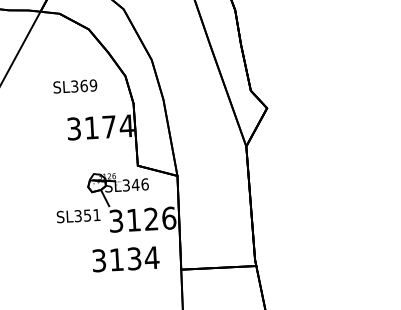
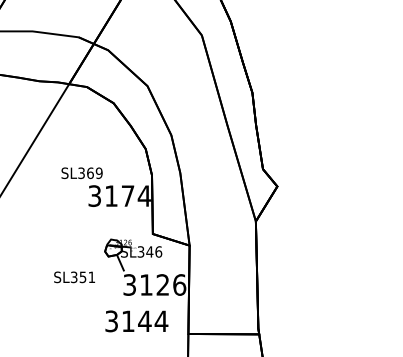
text: (74, 85) -> (81, 172), moved
text: (78, 216) -> (74, 277), moved
text: (133, 258) -> (144, 321), 3134 -> 3144

